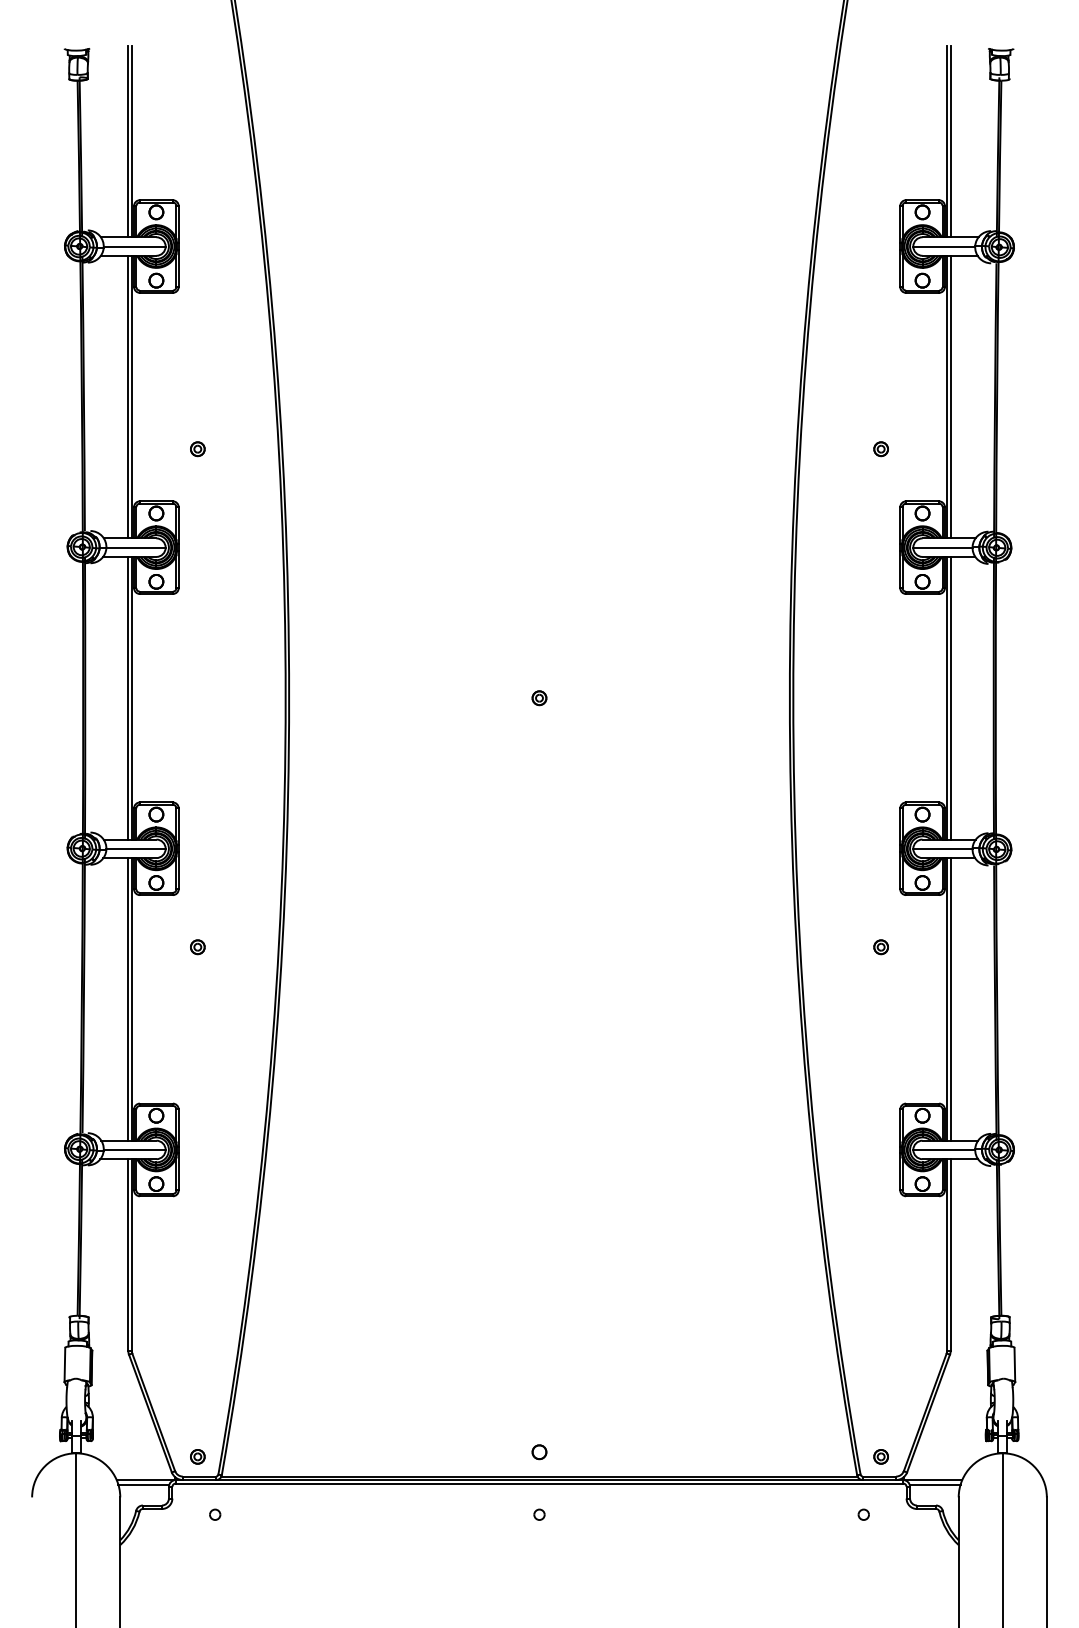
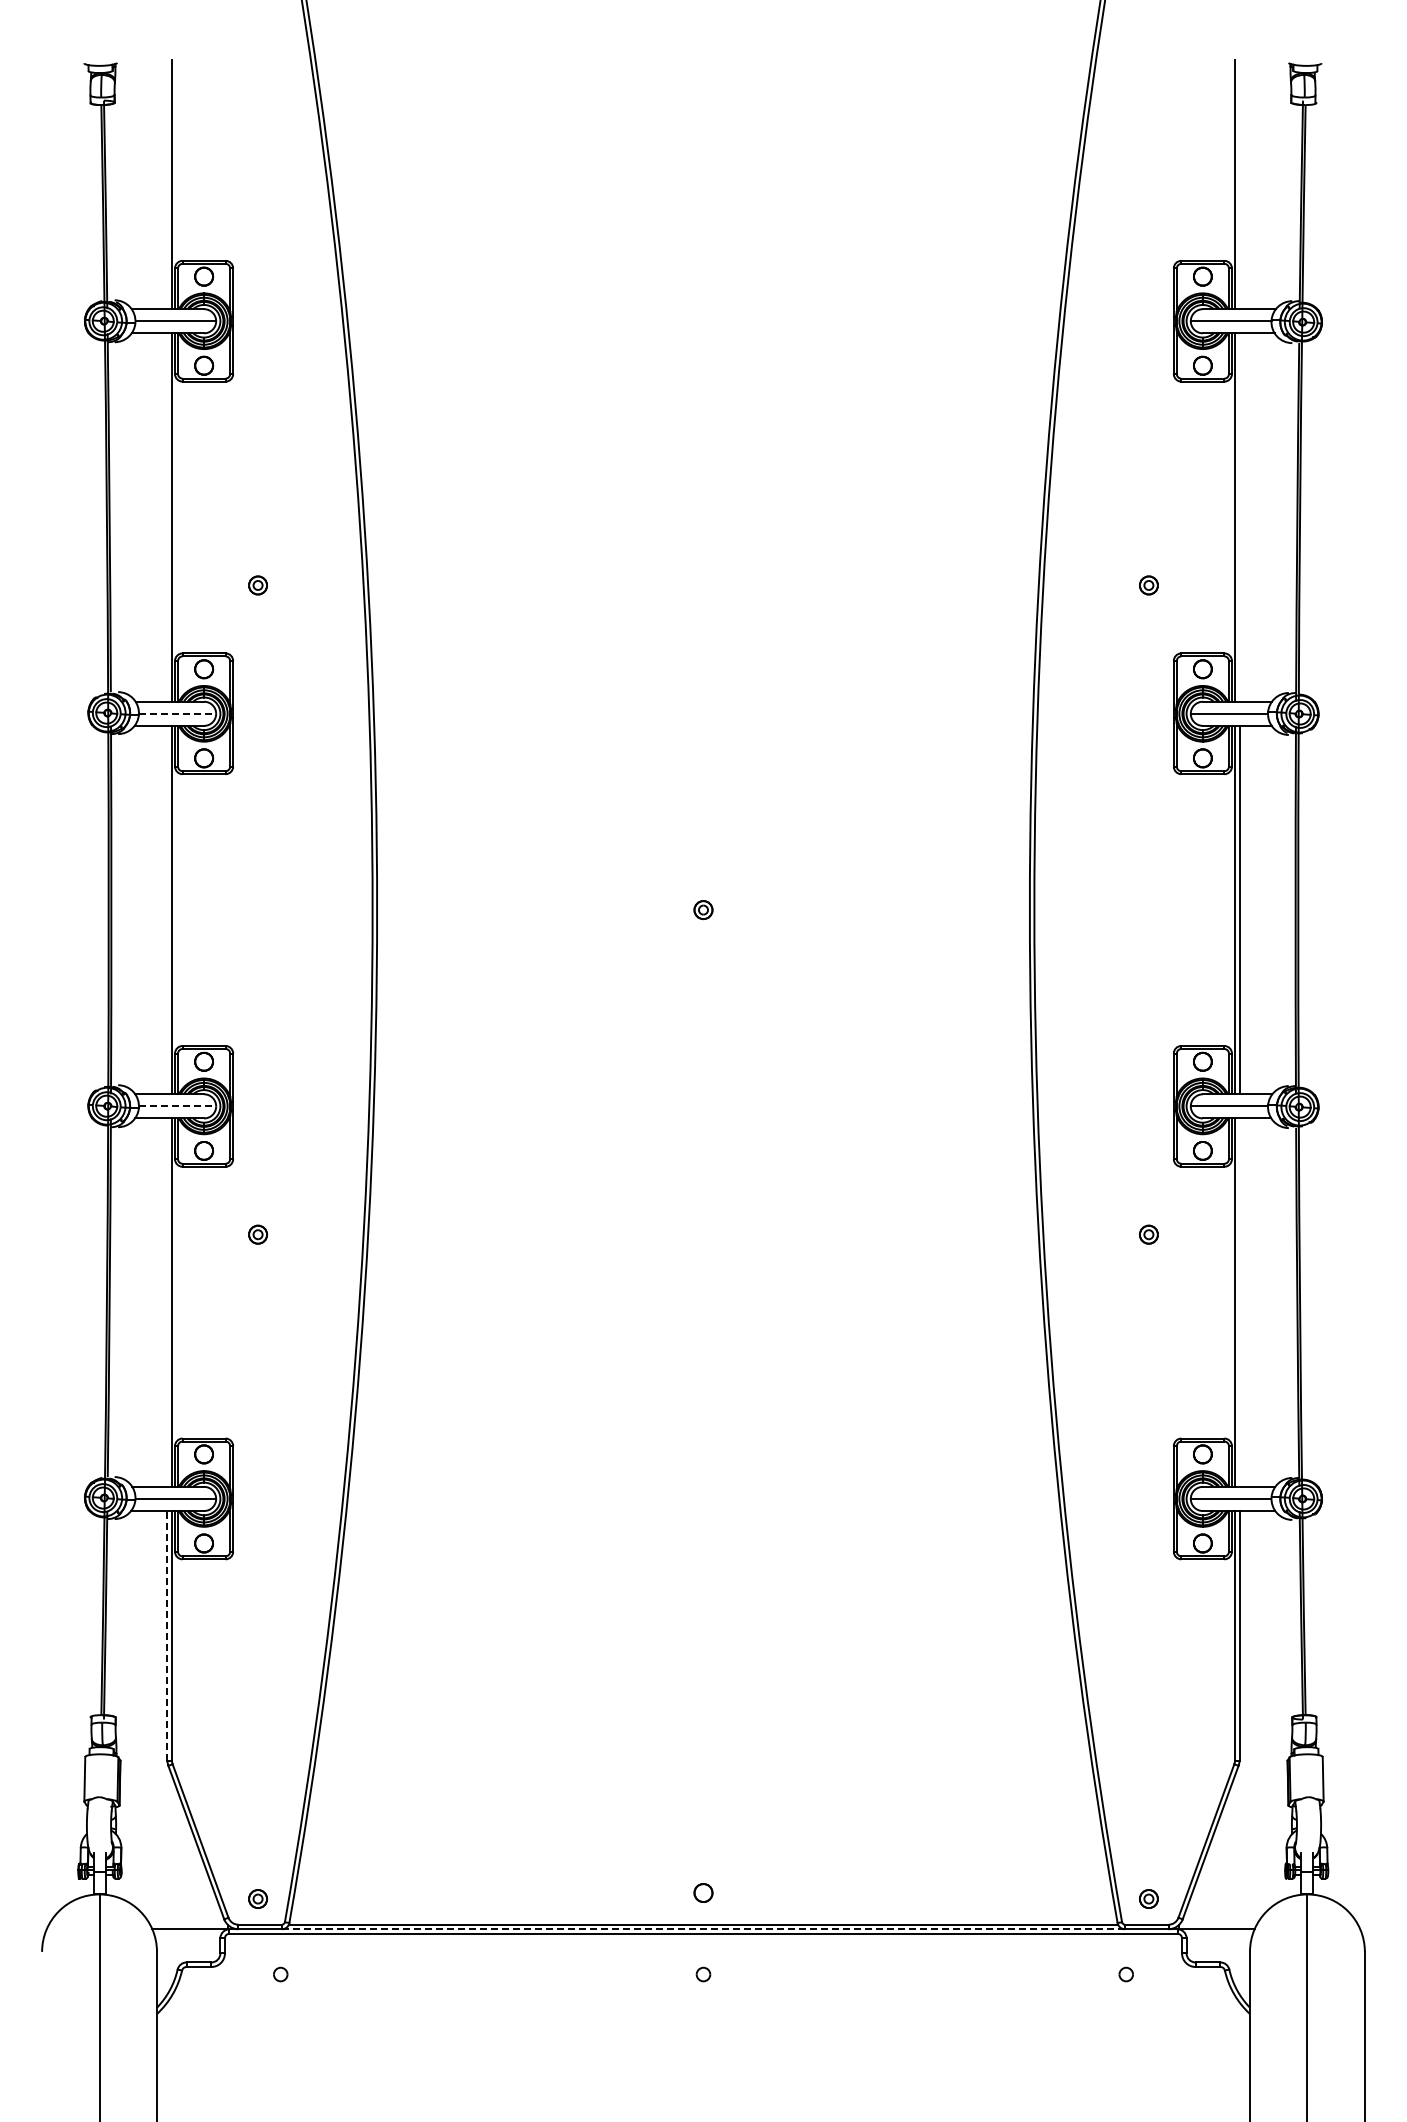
line: (128, 141) -> (167, 184), removed
line: (950, 141) -> (1239, 184), removed
line: (128, 397) -> (167, 517), removed
line: (950, 397) -> (1239, 517), removed
line: (136, 547) -> (177, 713), solid -> dashed
line: (128, 697) -> (167, 909), removed
line: (136, 848) -> (177, 1106), solid -> dashed
line: (128, 999) -> (167, 1302), removed
line: (950, 999) -> (1239, 1302), removed
line: (128, 1254) -> (167, 1635), solid -> dashed
line: (539, 1480) -> (703, 1929), solid -> dashed
line: (143, 1484) -> (187, 1935), removed
line: (935, 1484) -> (1219, 1935), removed

